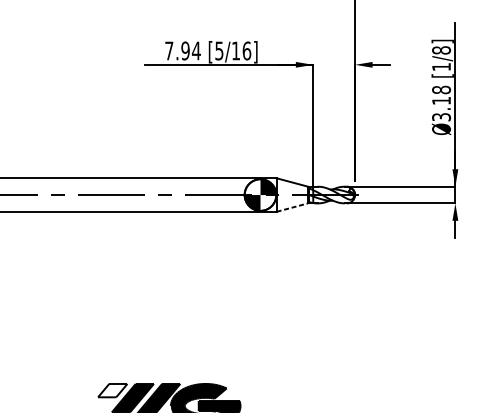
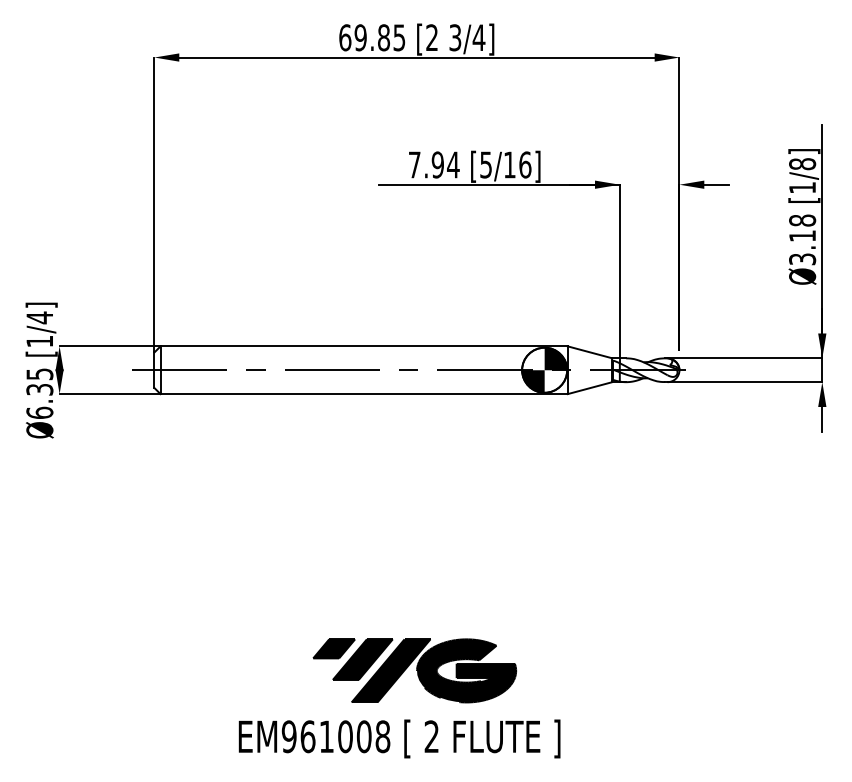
line: (292, 207) -> (590, 388), dashed -> solid
fill: (112, 390) -> (334, 648), added

